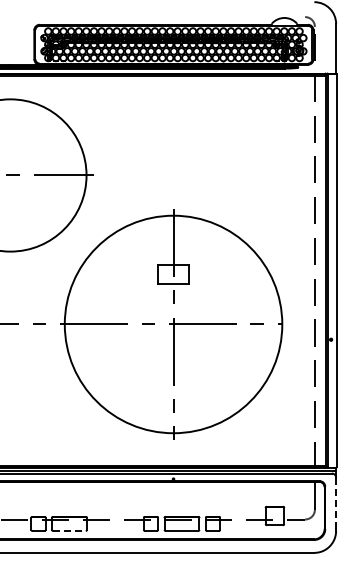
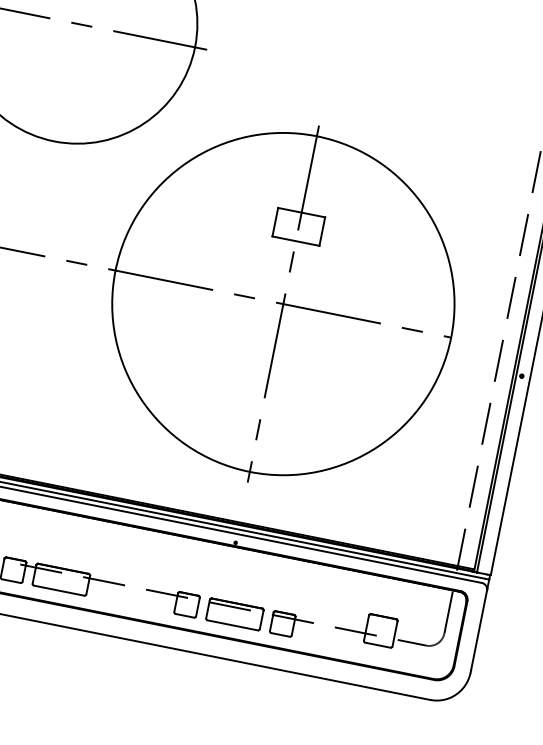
line: (336, 503) -> (479, 630), dashed -> solid
line: (70, 531) -> (60, 591), dashed -> solid

